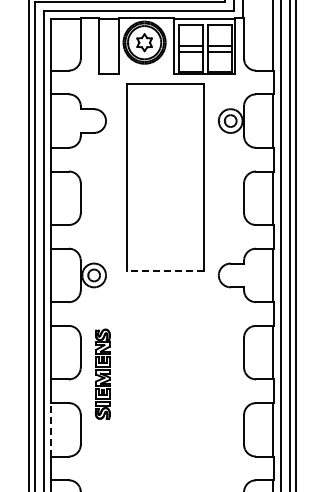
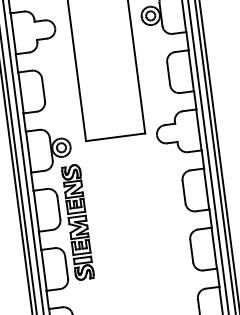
line: (165, 271) -> (115, 137), dashed -> solid
part: (102, 374) -> (77, 222), size x1.67
line: (51, 429) -> (44, 270), dashed -> solid

